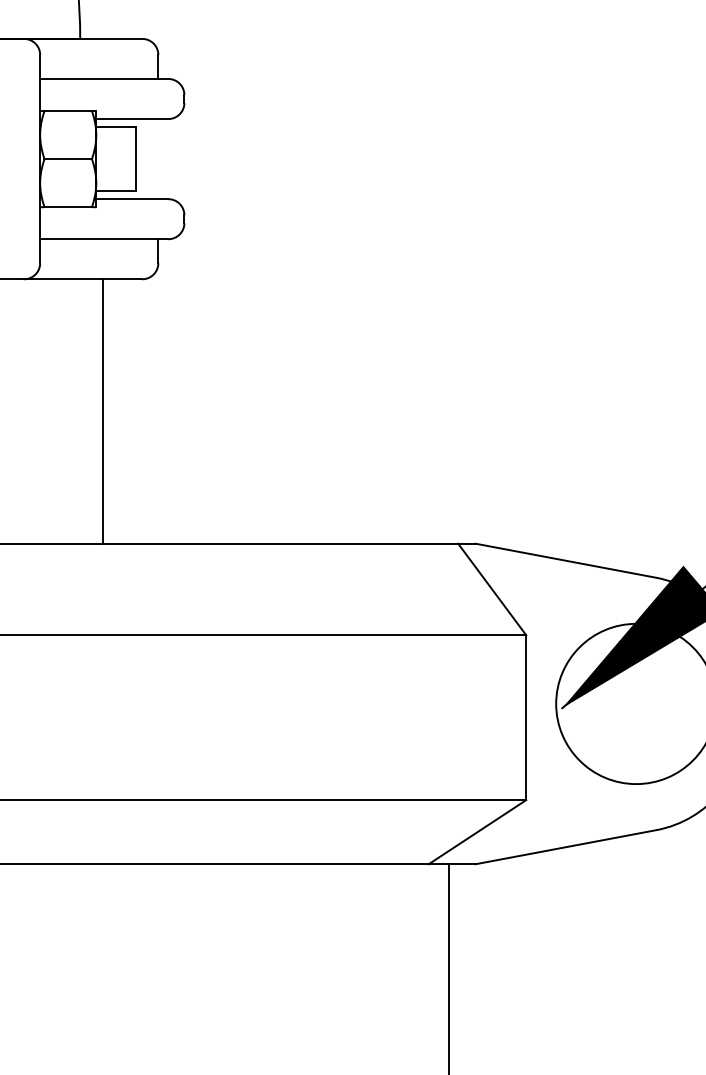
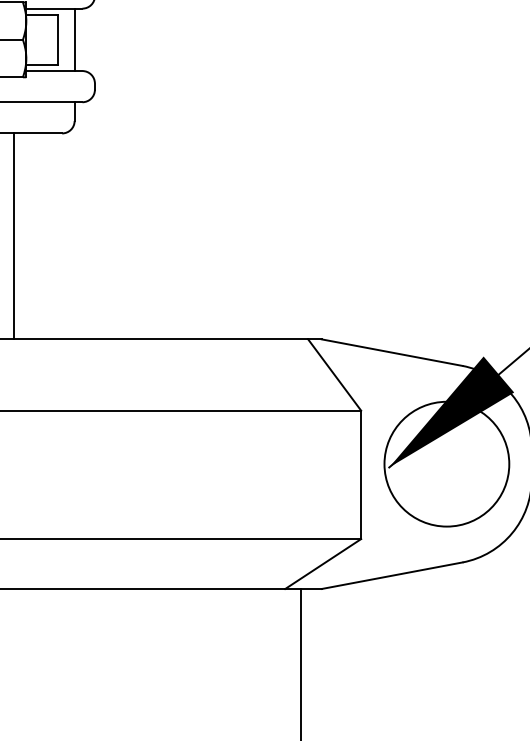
line: (158, 159) -> (74, 40), added
line: (103, 411) -> (14, 236), moved

